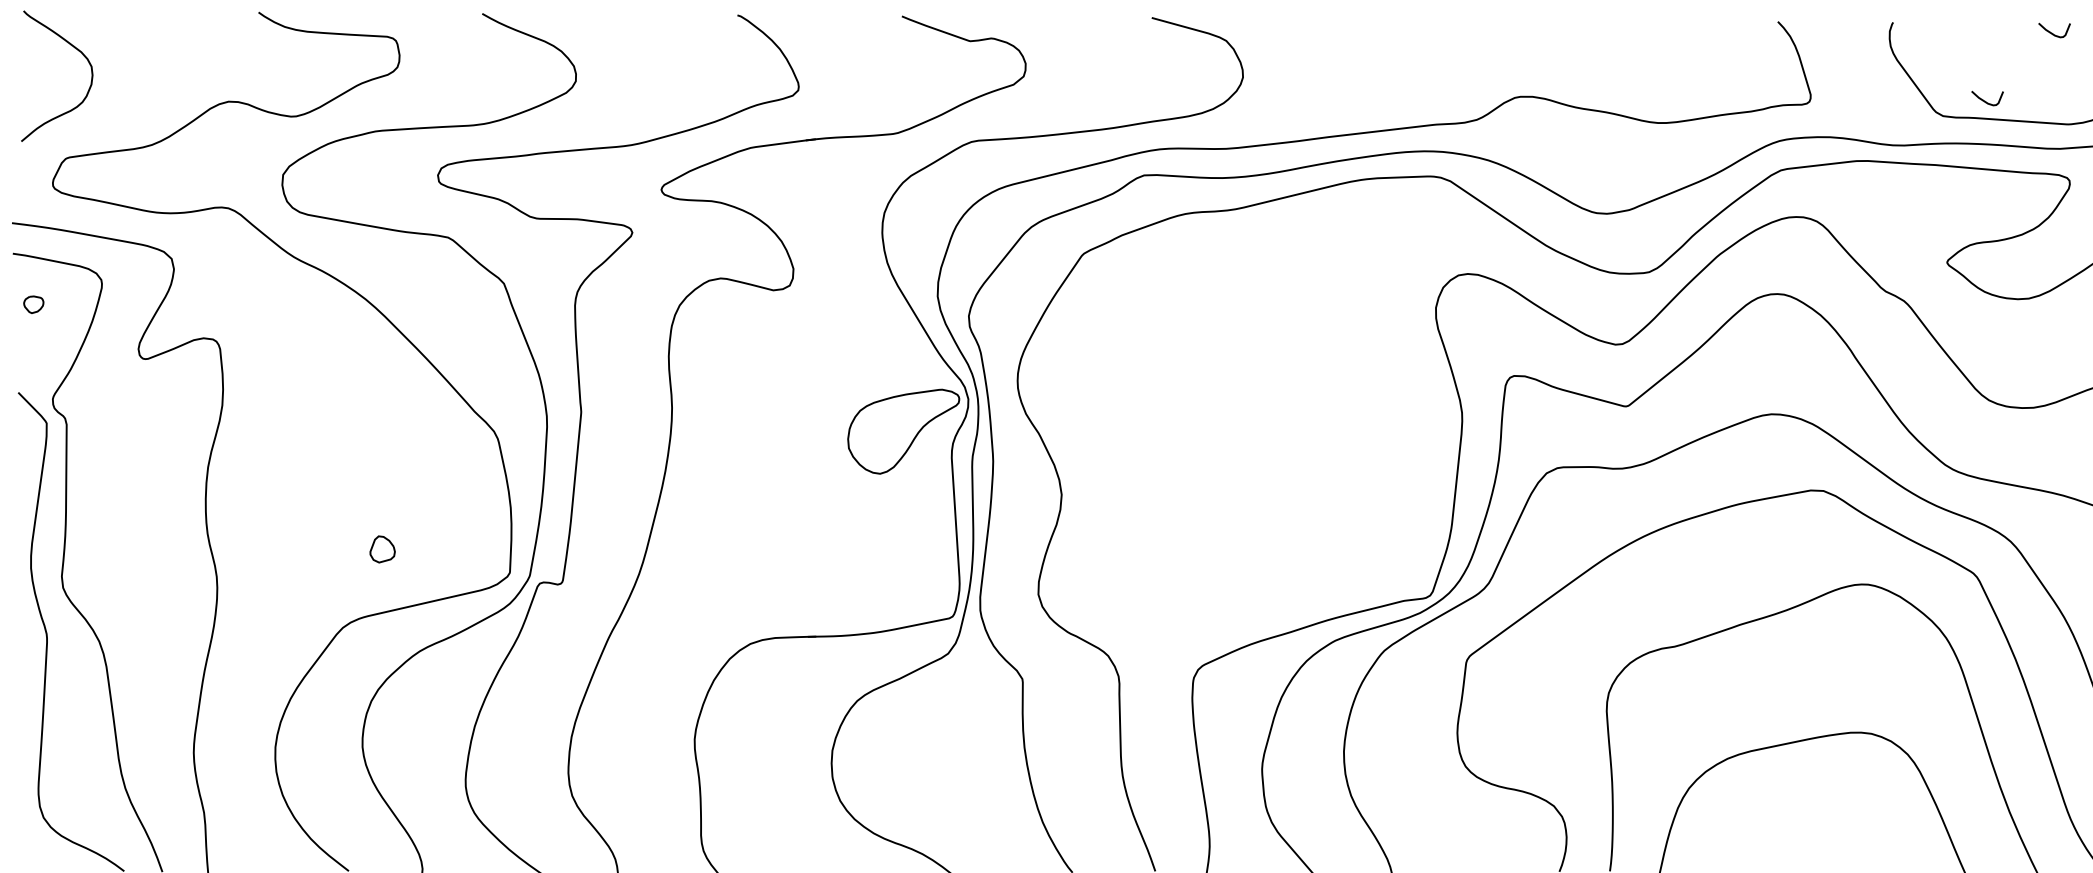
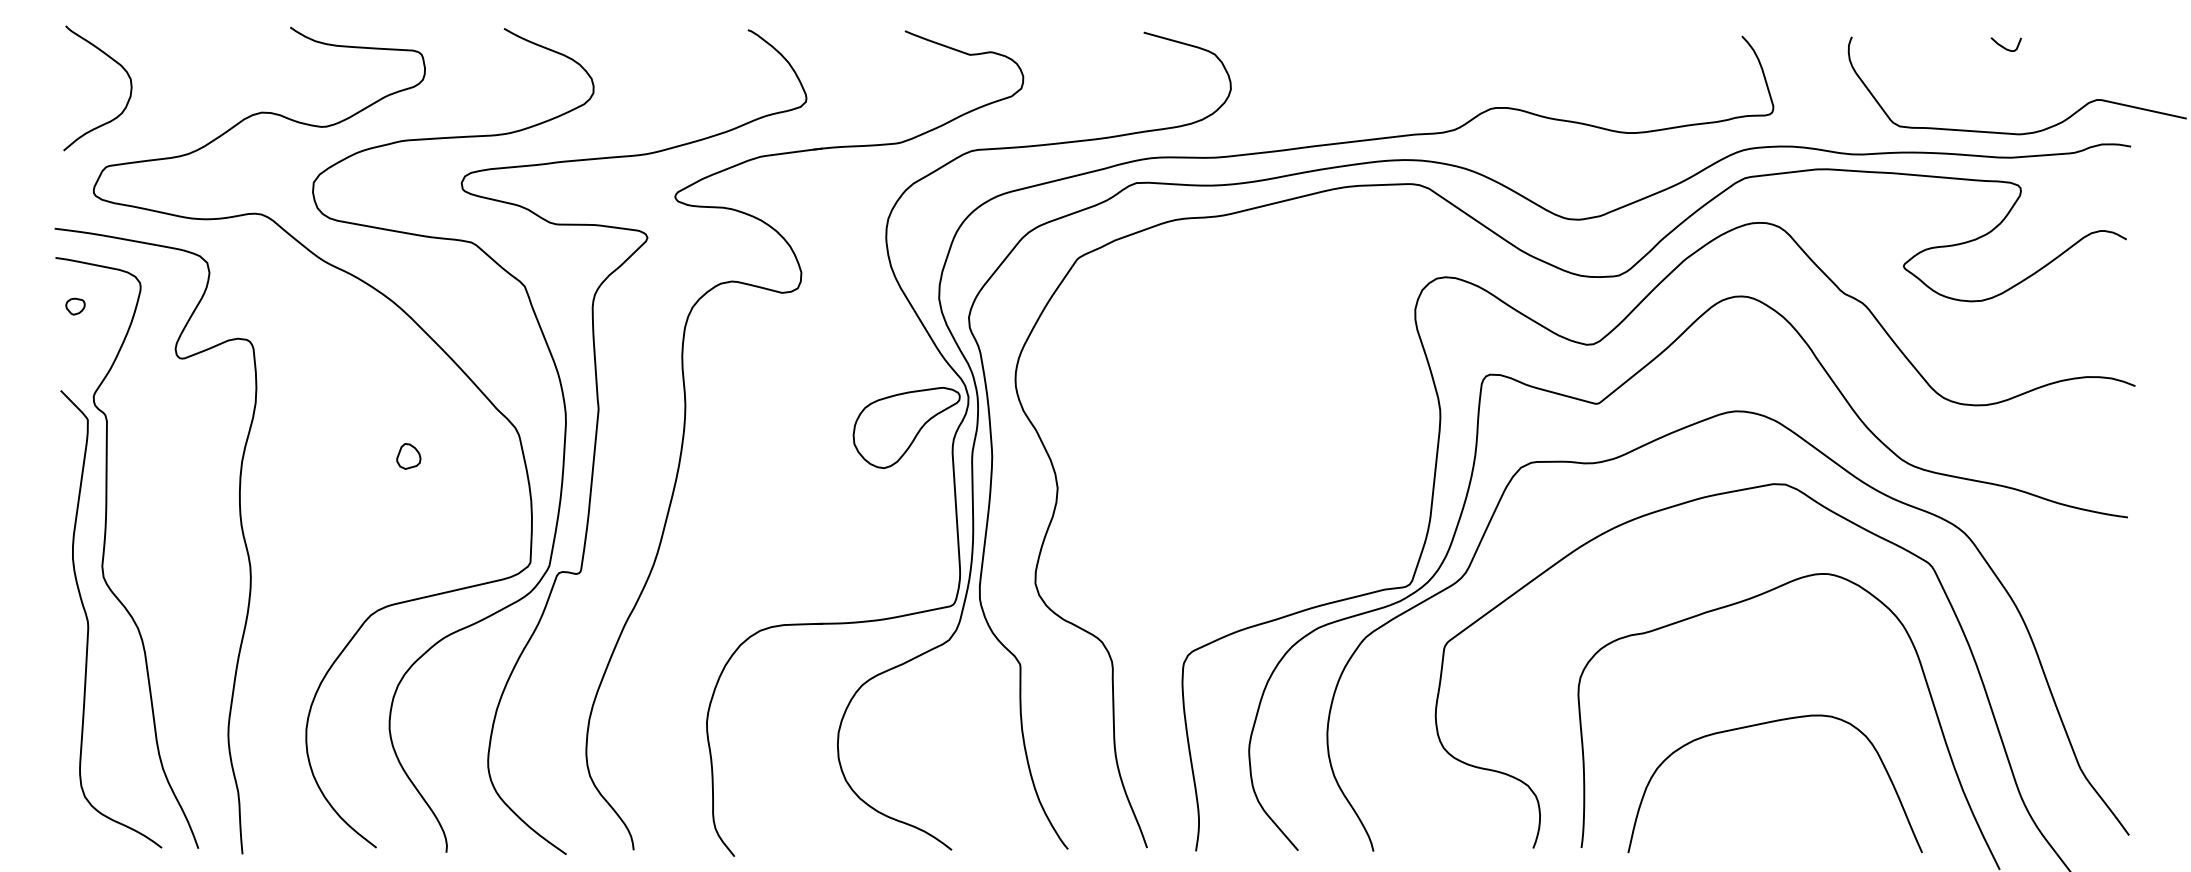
curve: (1984, 100) -> (1939, 111), removed
part: (382, 549) -> (408, 456), moved

